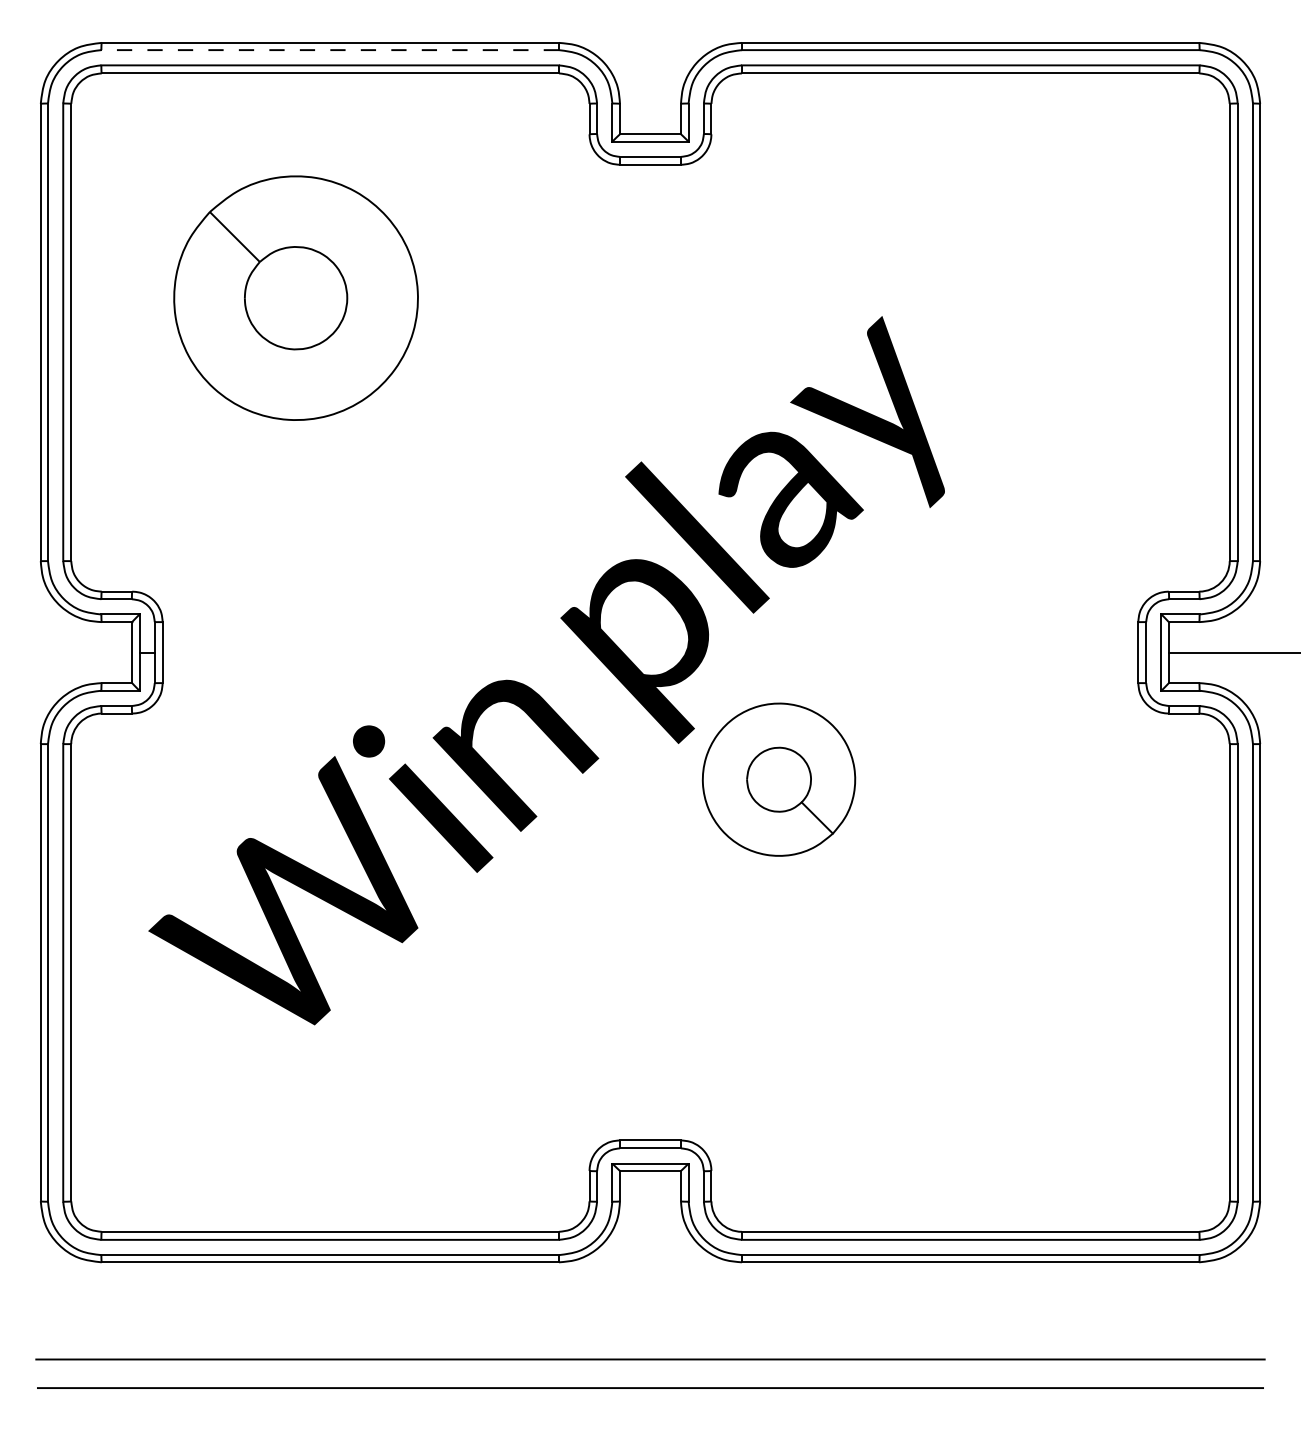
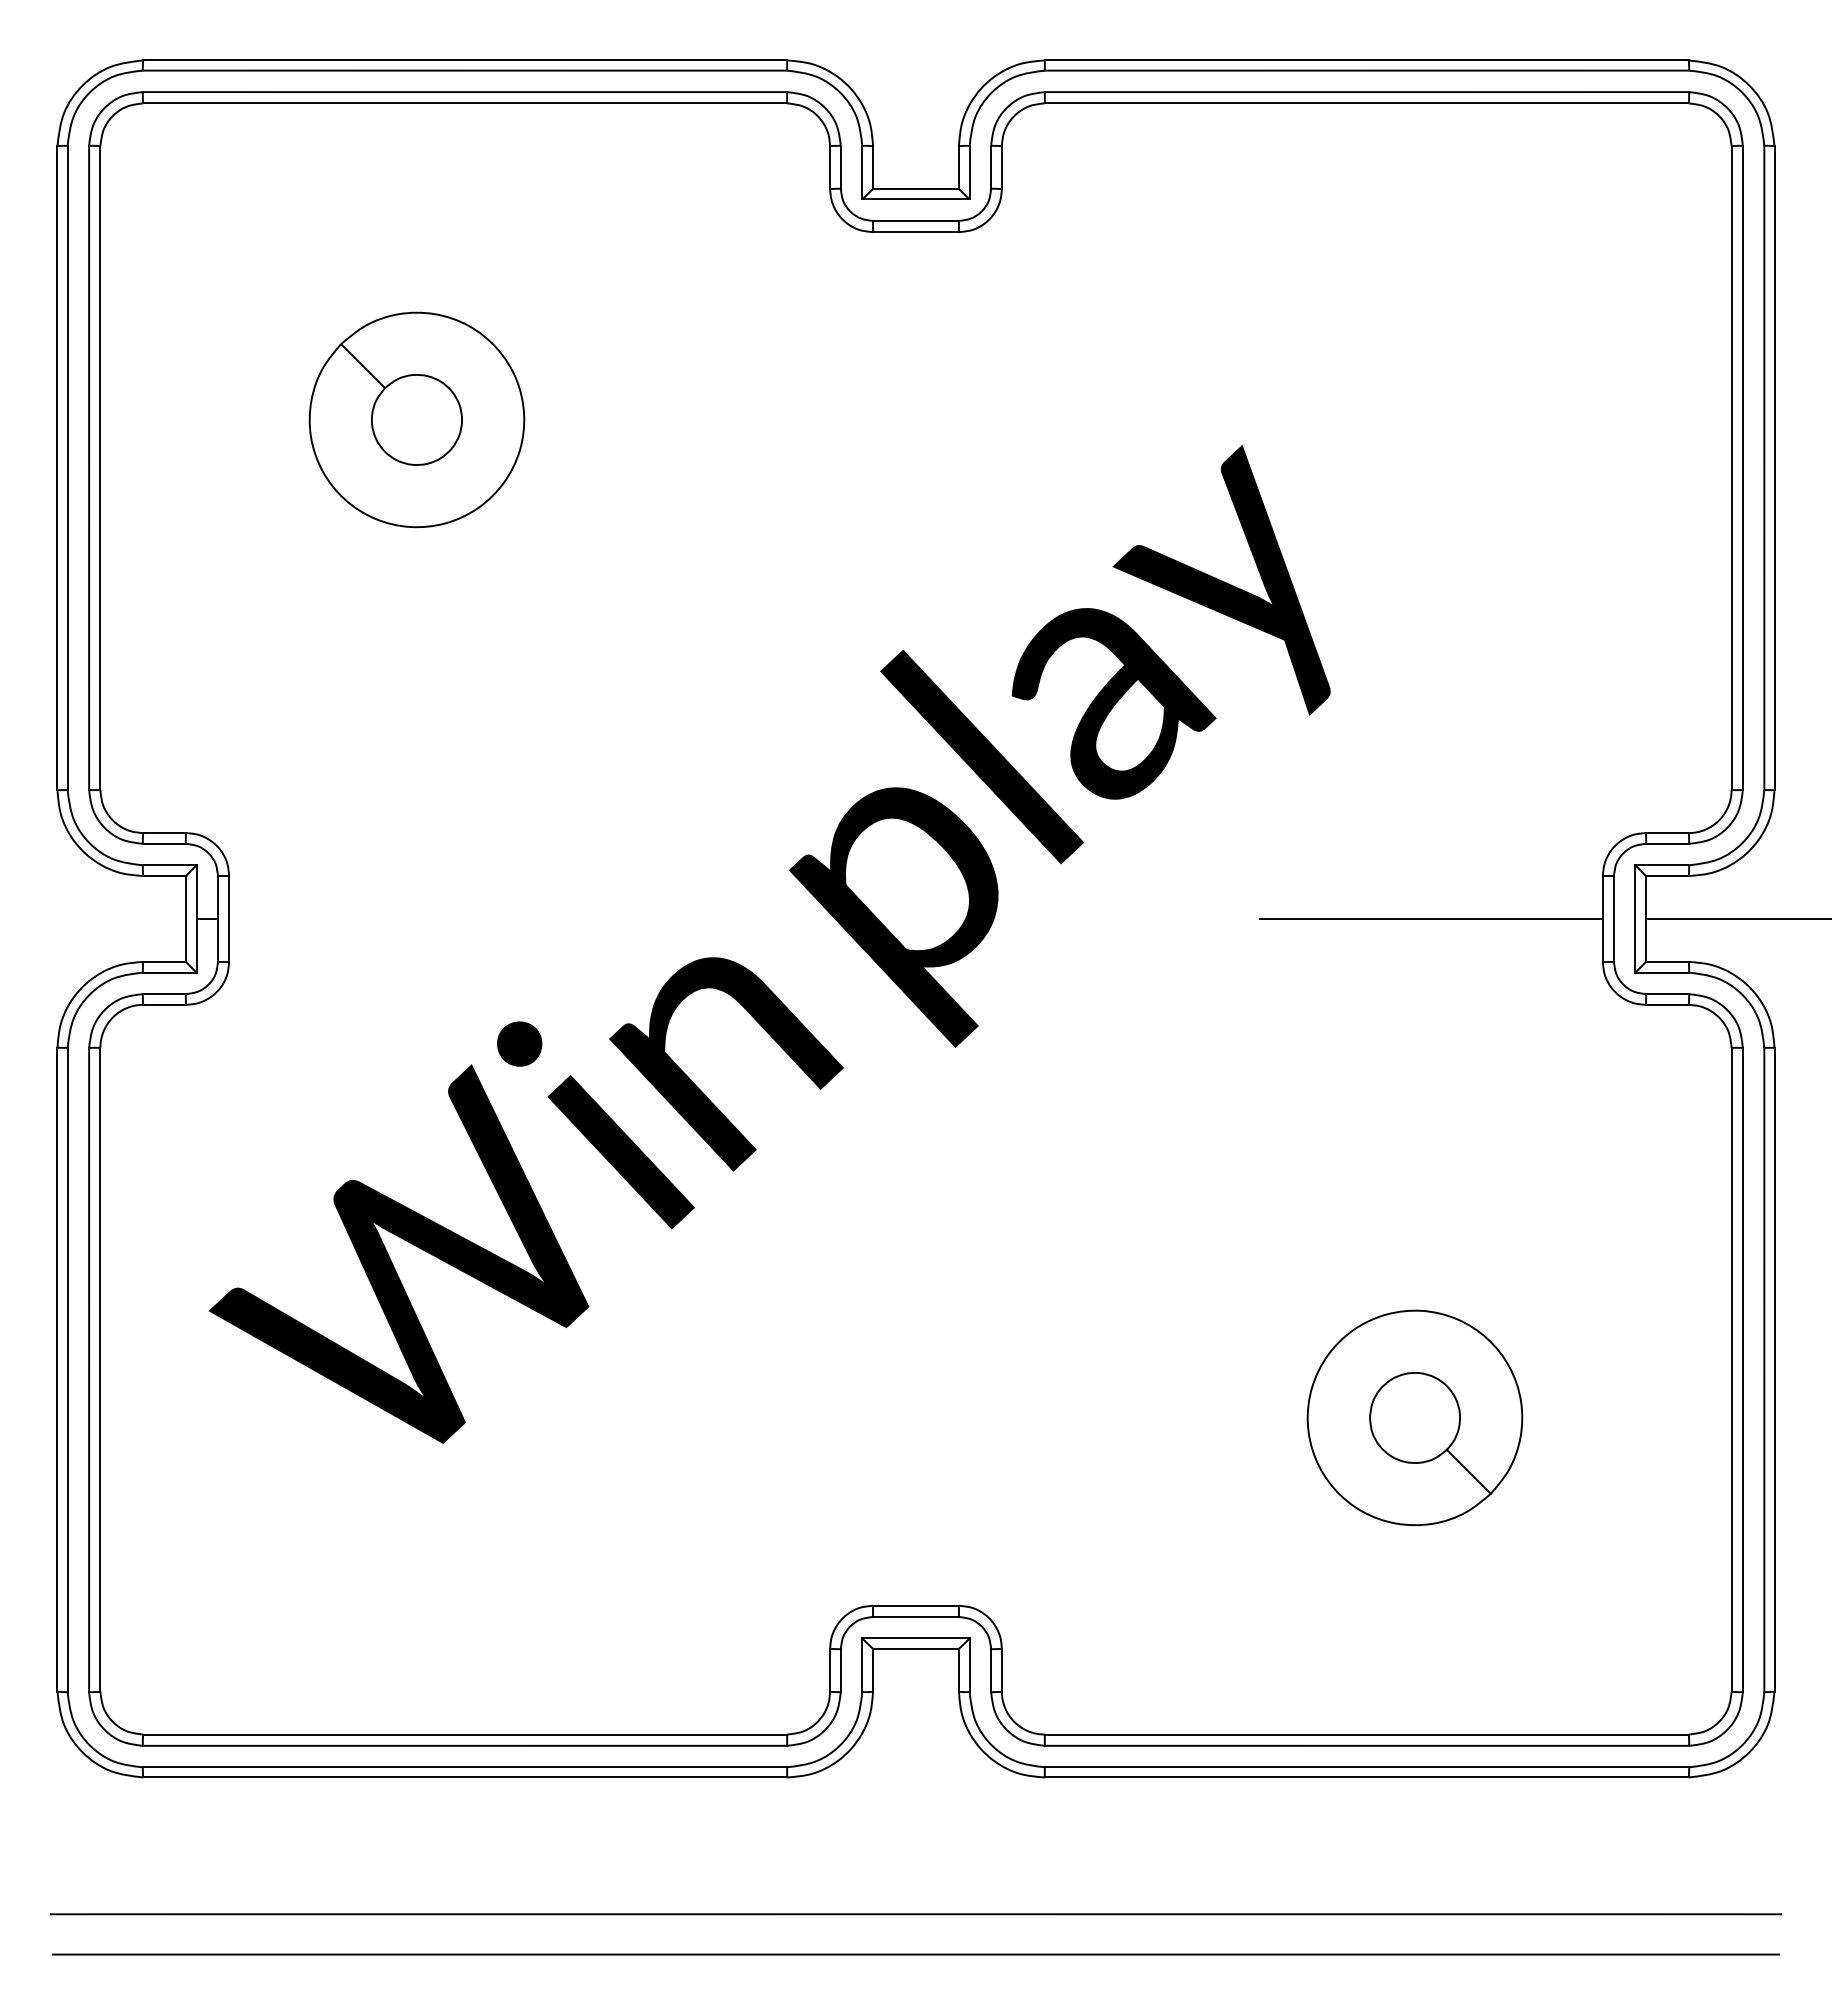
line: (329, 50) -> (464, 70), dashed -> solid
part: (295, 297) -> (416, 419), size x0.62
line: (1015, 652) -> (1430, 918), added
part: (778, 779) -> (1414, 1417), moved

